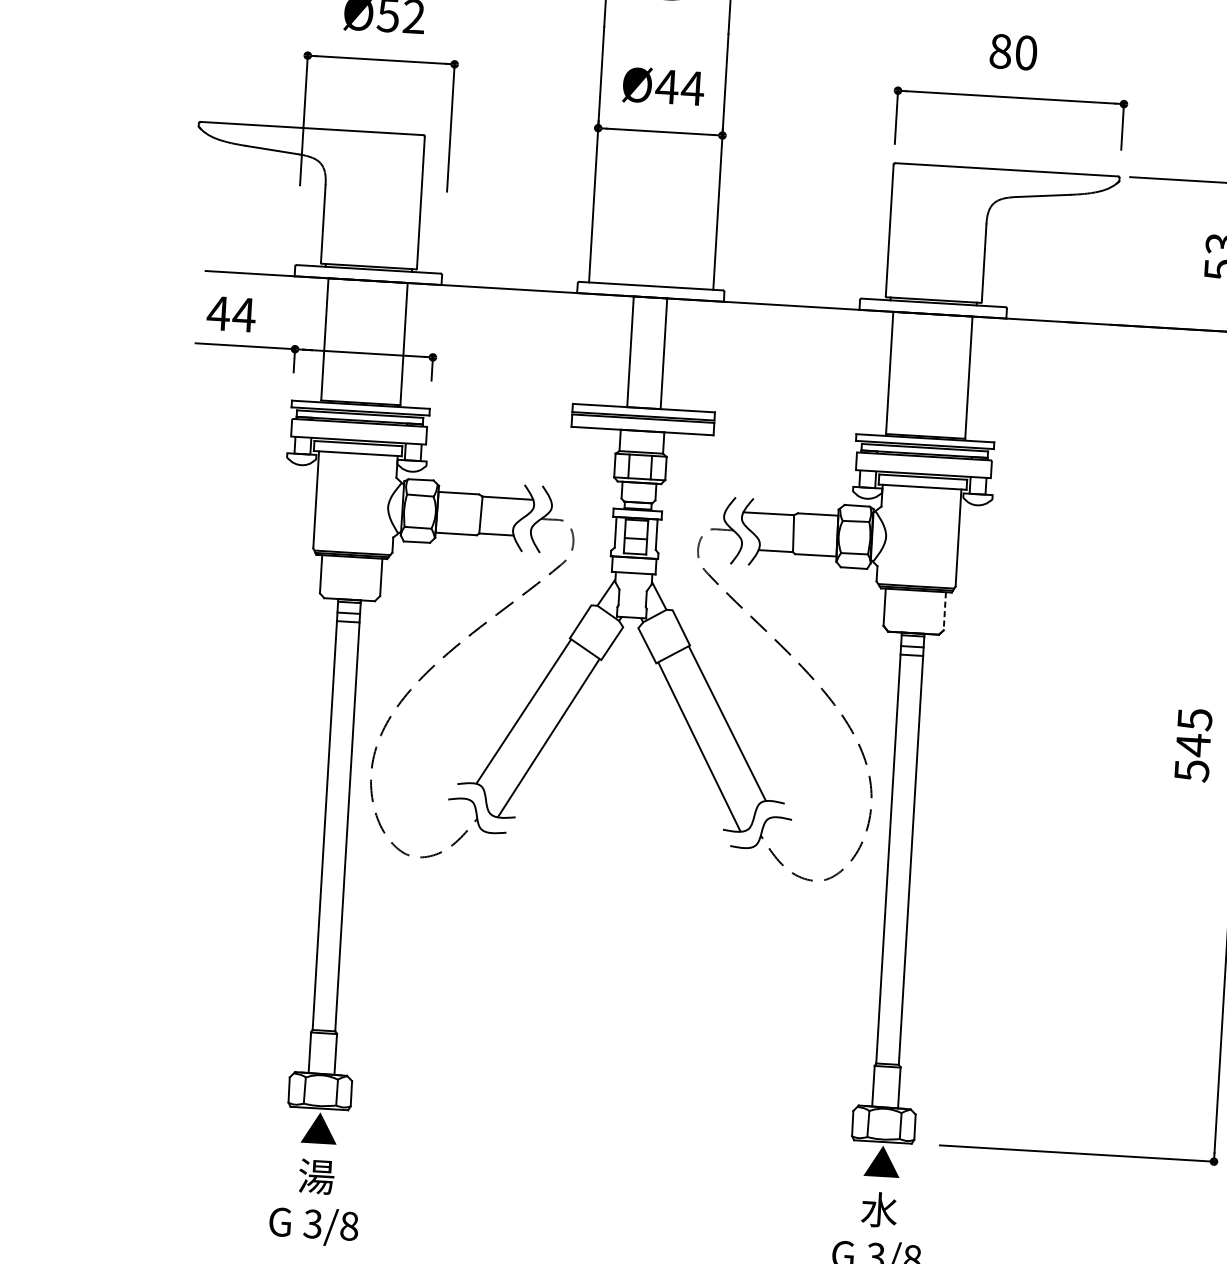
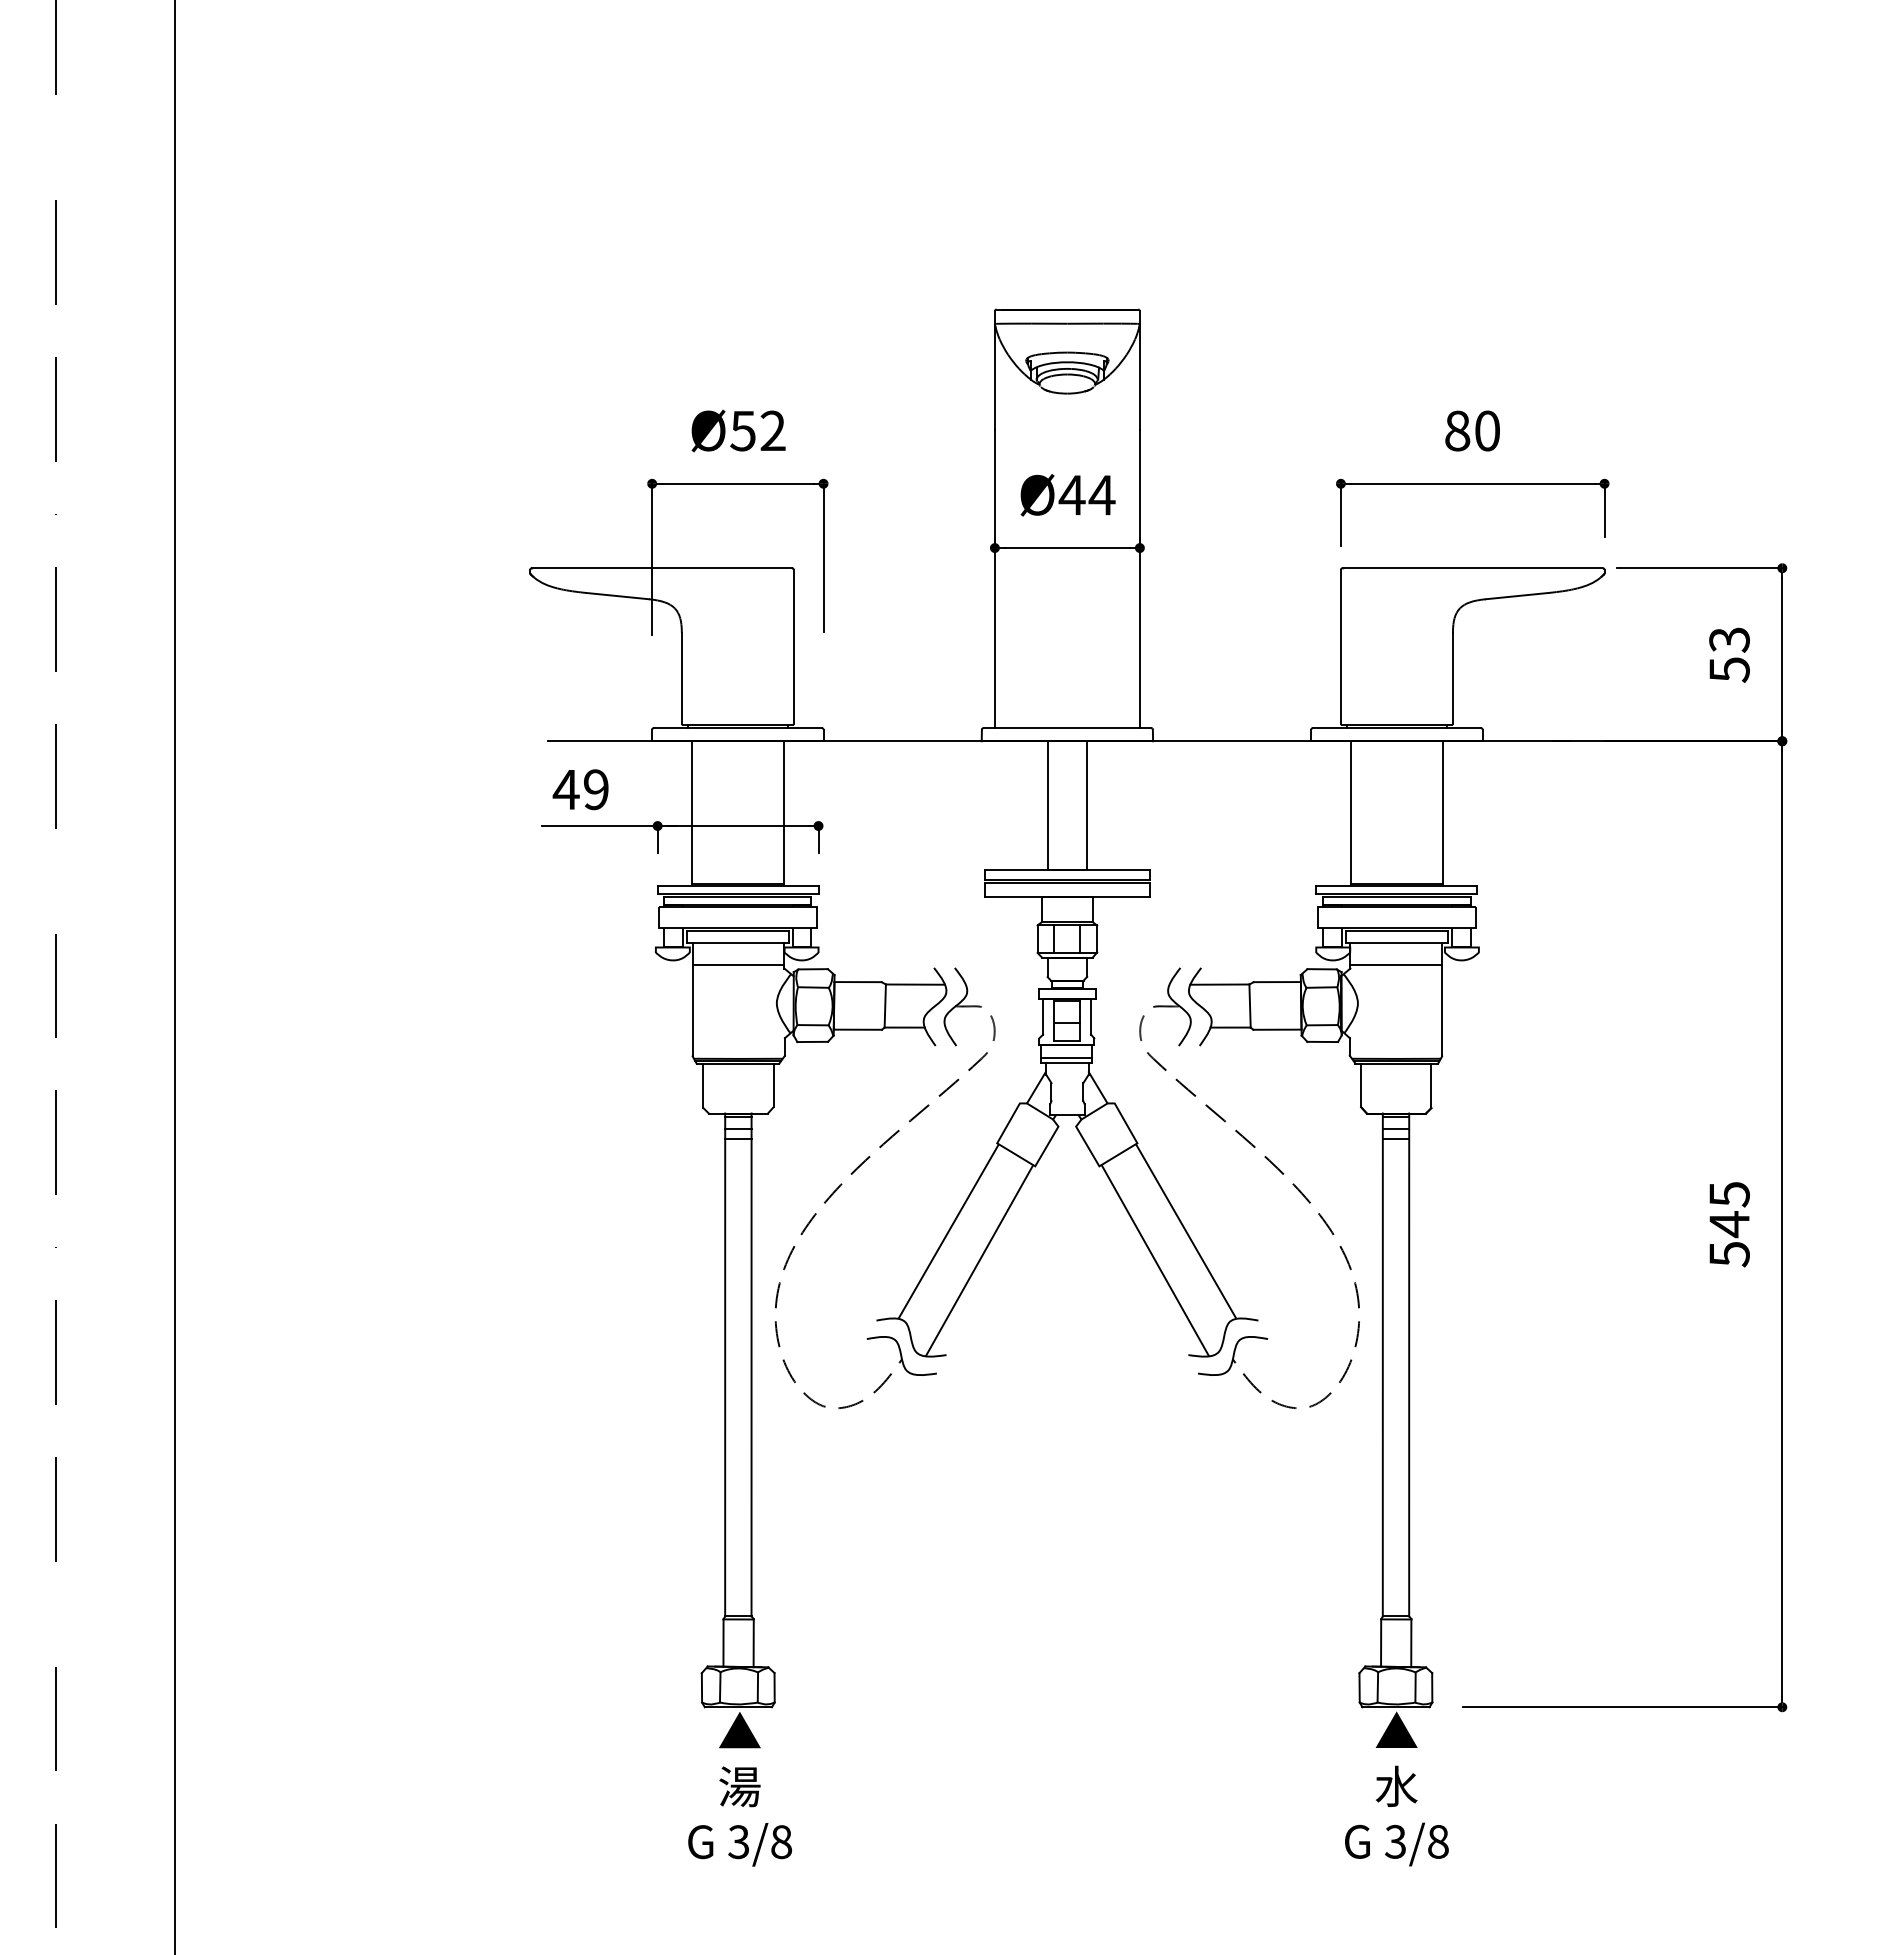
text: (243, 314) -> (595, 789), 44 -> 49
line: (357, 472) -> (738, 964), added
line: (921, 505) -> (1396, 964), added
line: (633, 568) -> (1066, 1057), added
line: (944, 611) -> (1431, 1086), dashed -> solid

